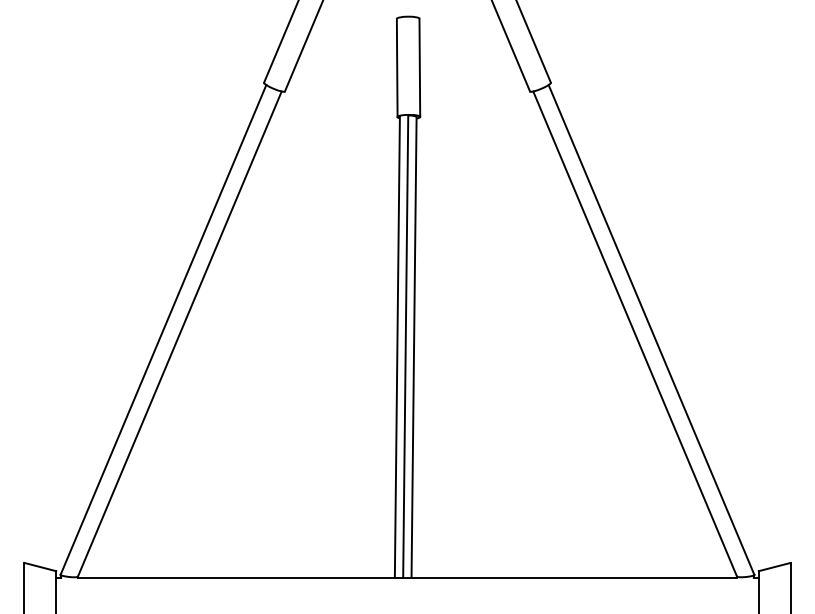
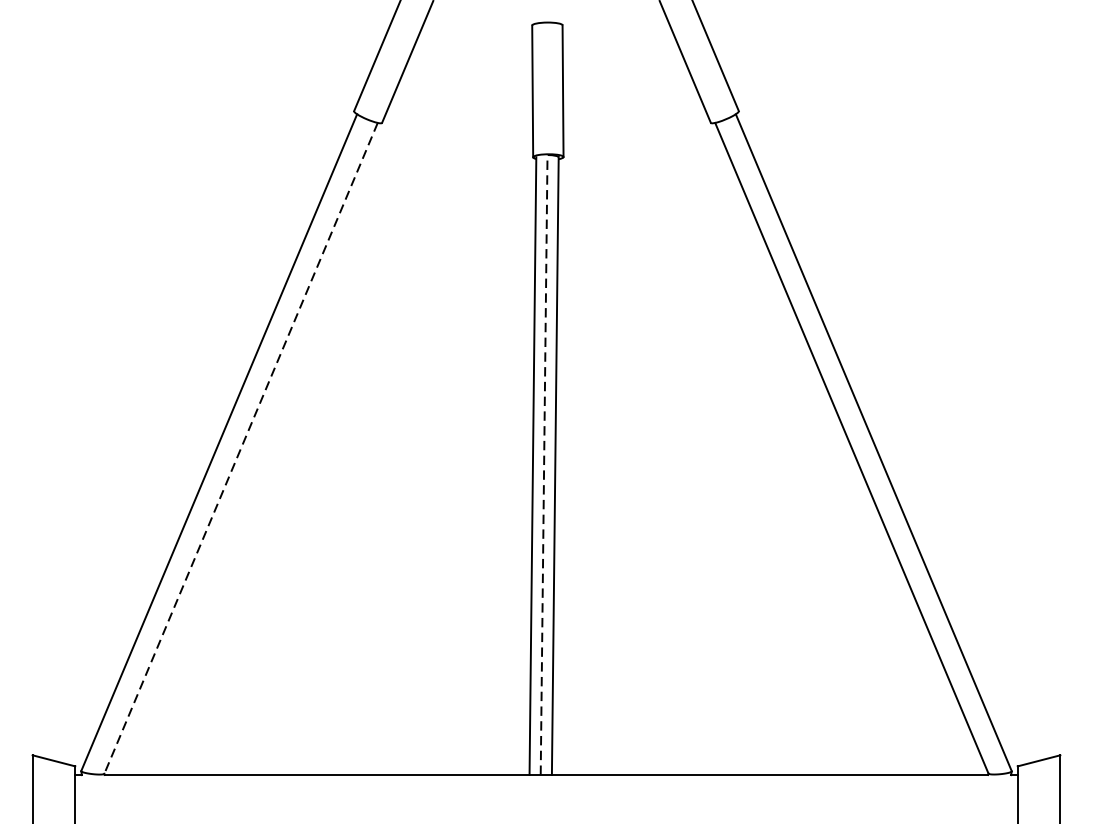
line: (179, 334) -> (240, 448), solid -> dashed
line: (405, 345) -> (543, 463), solid -> dashed

